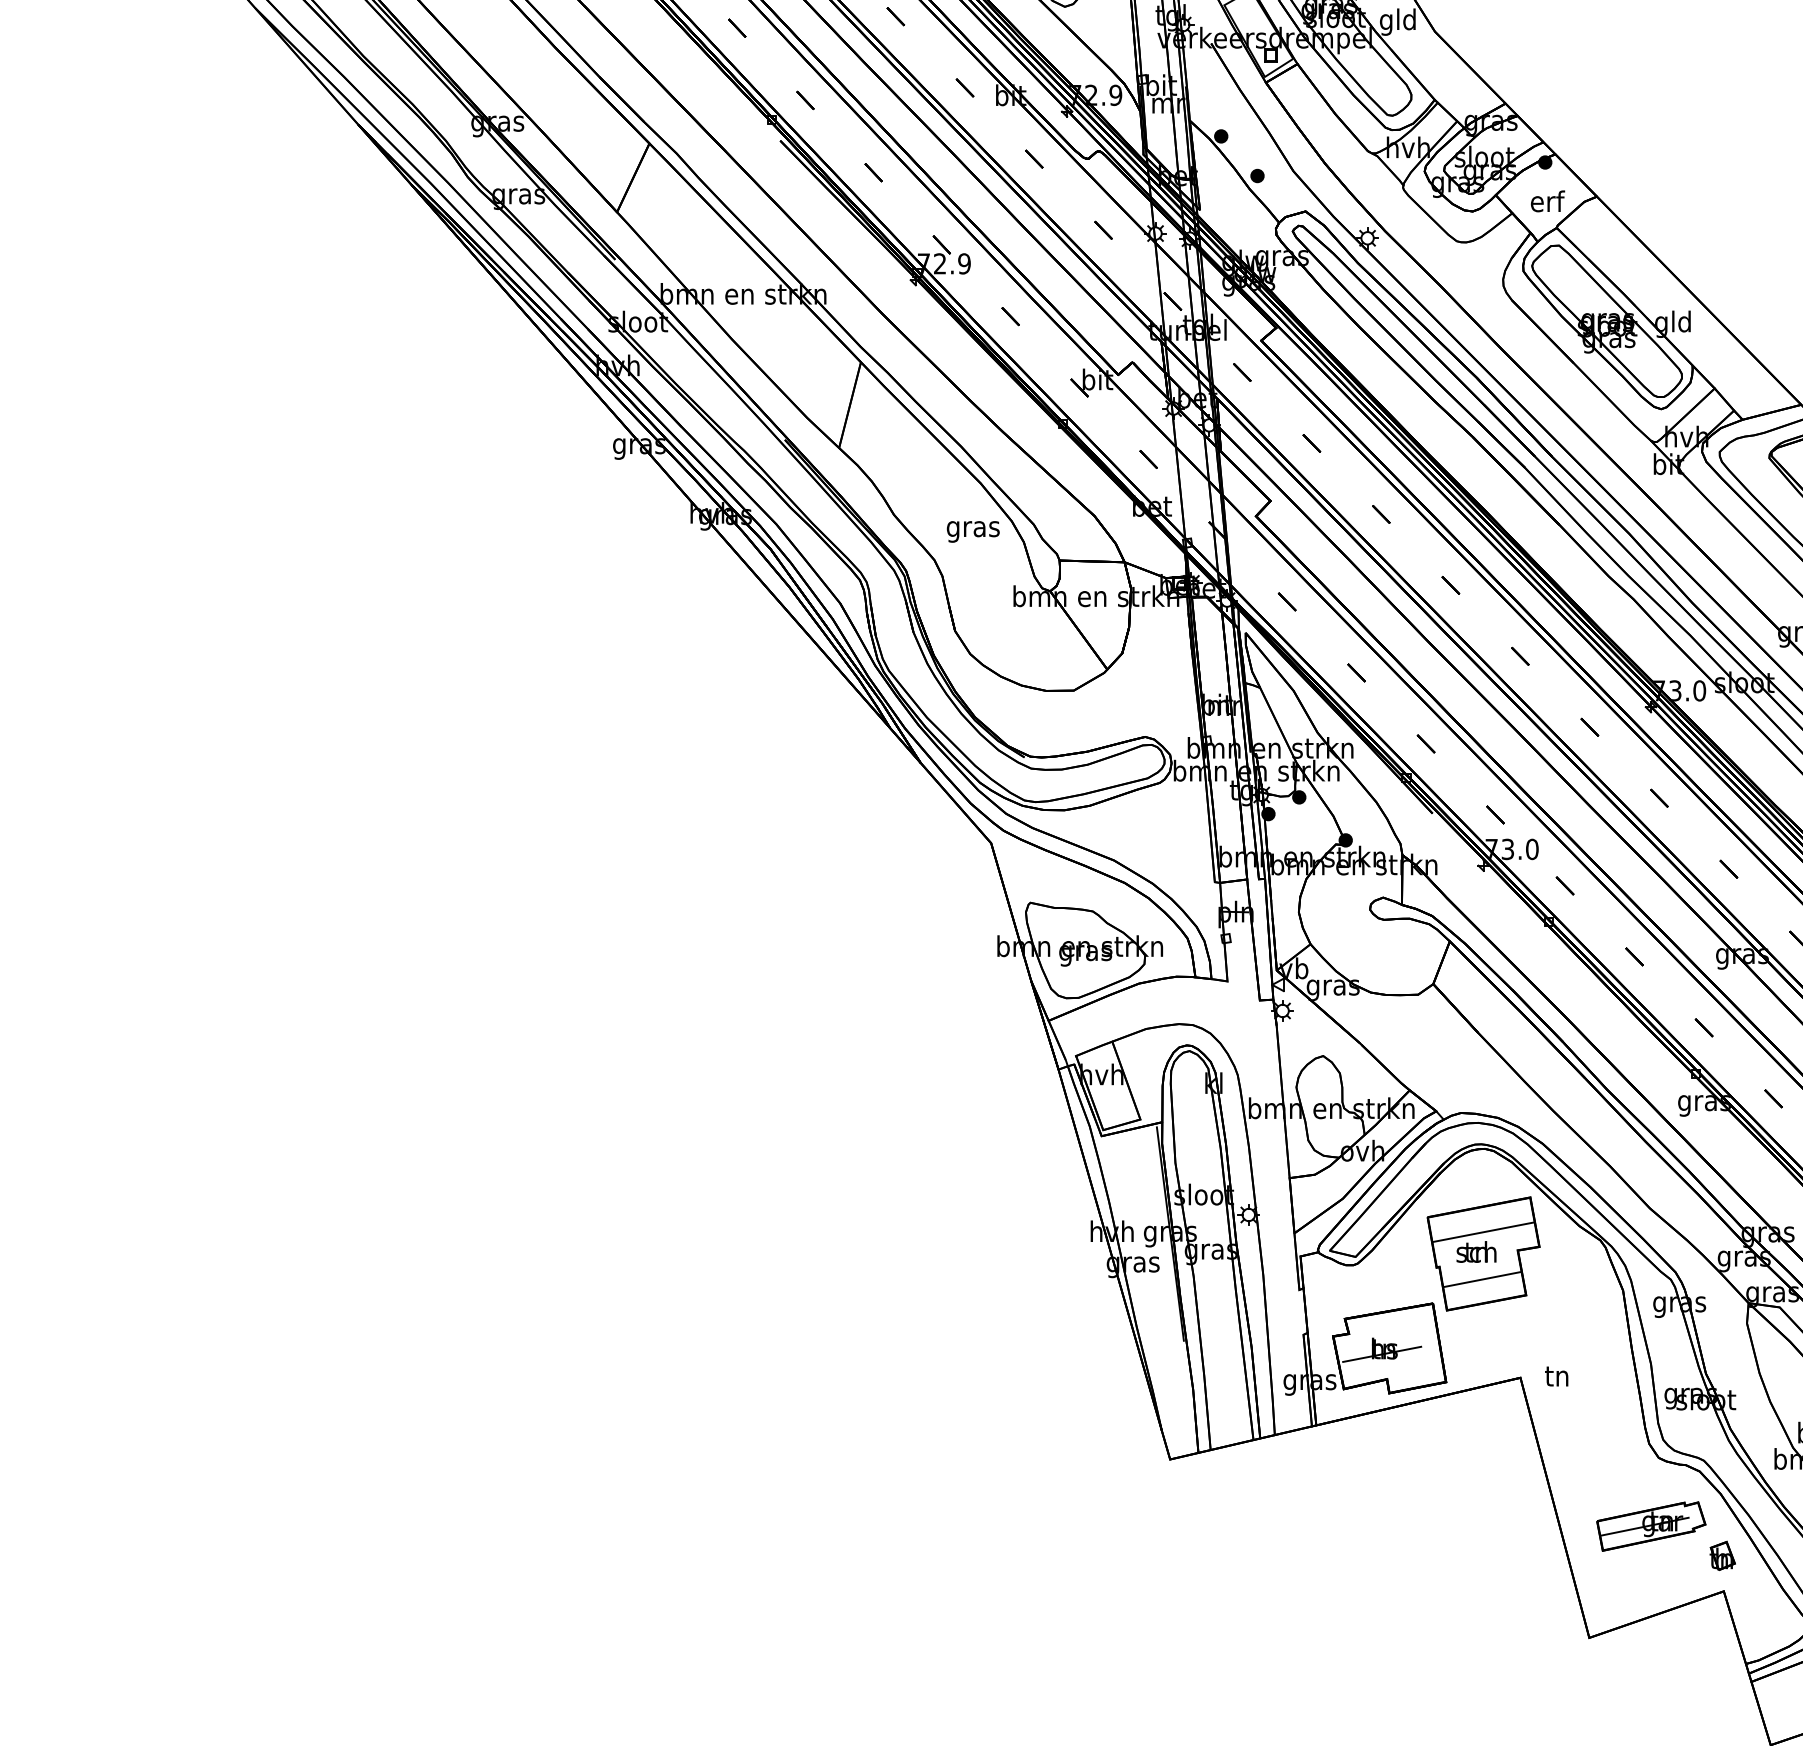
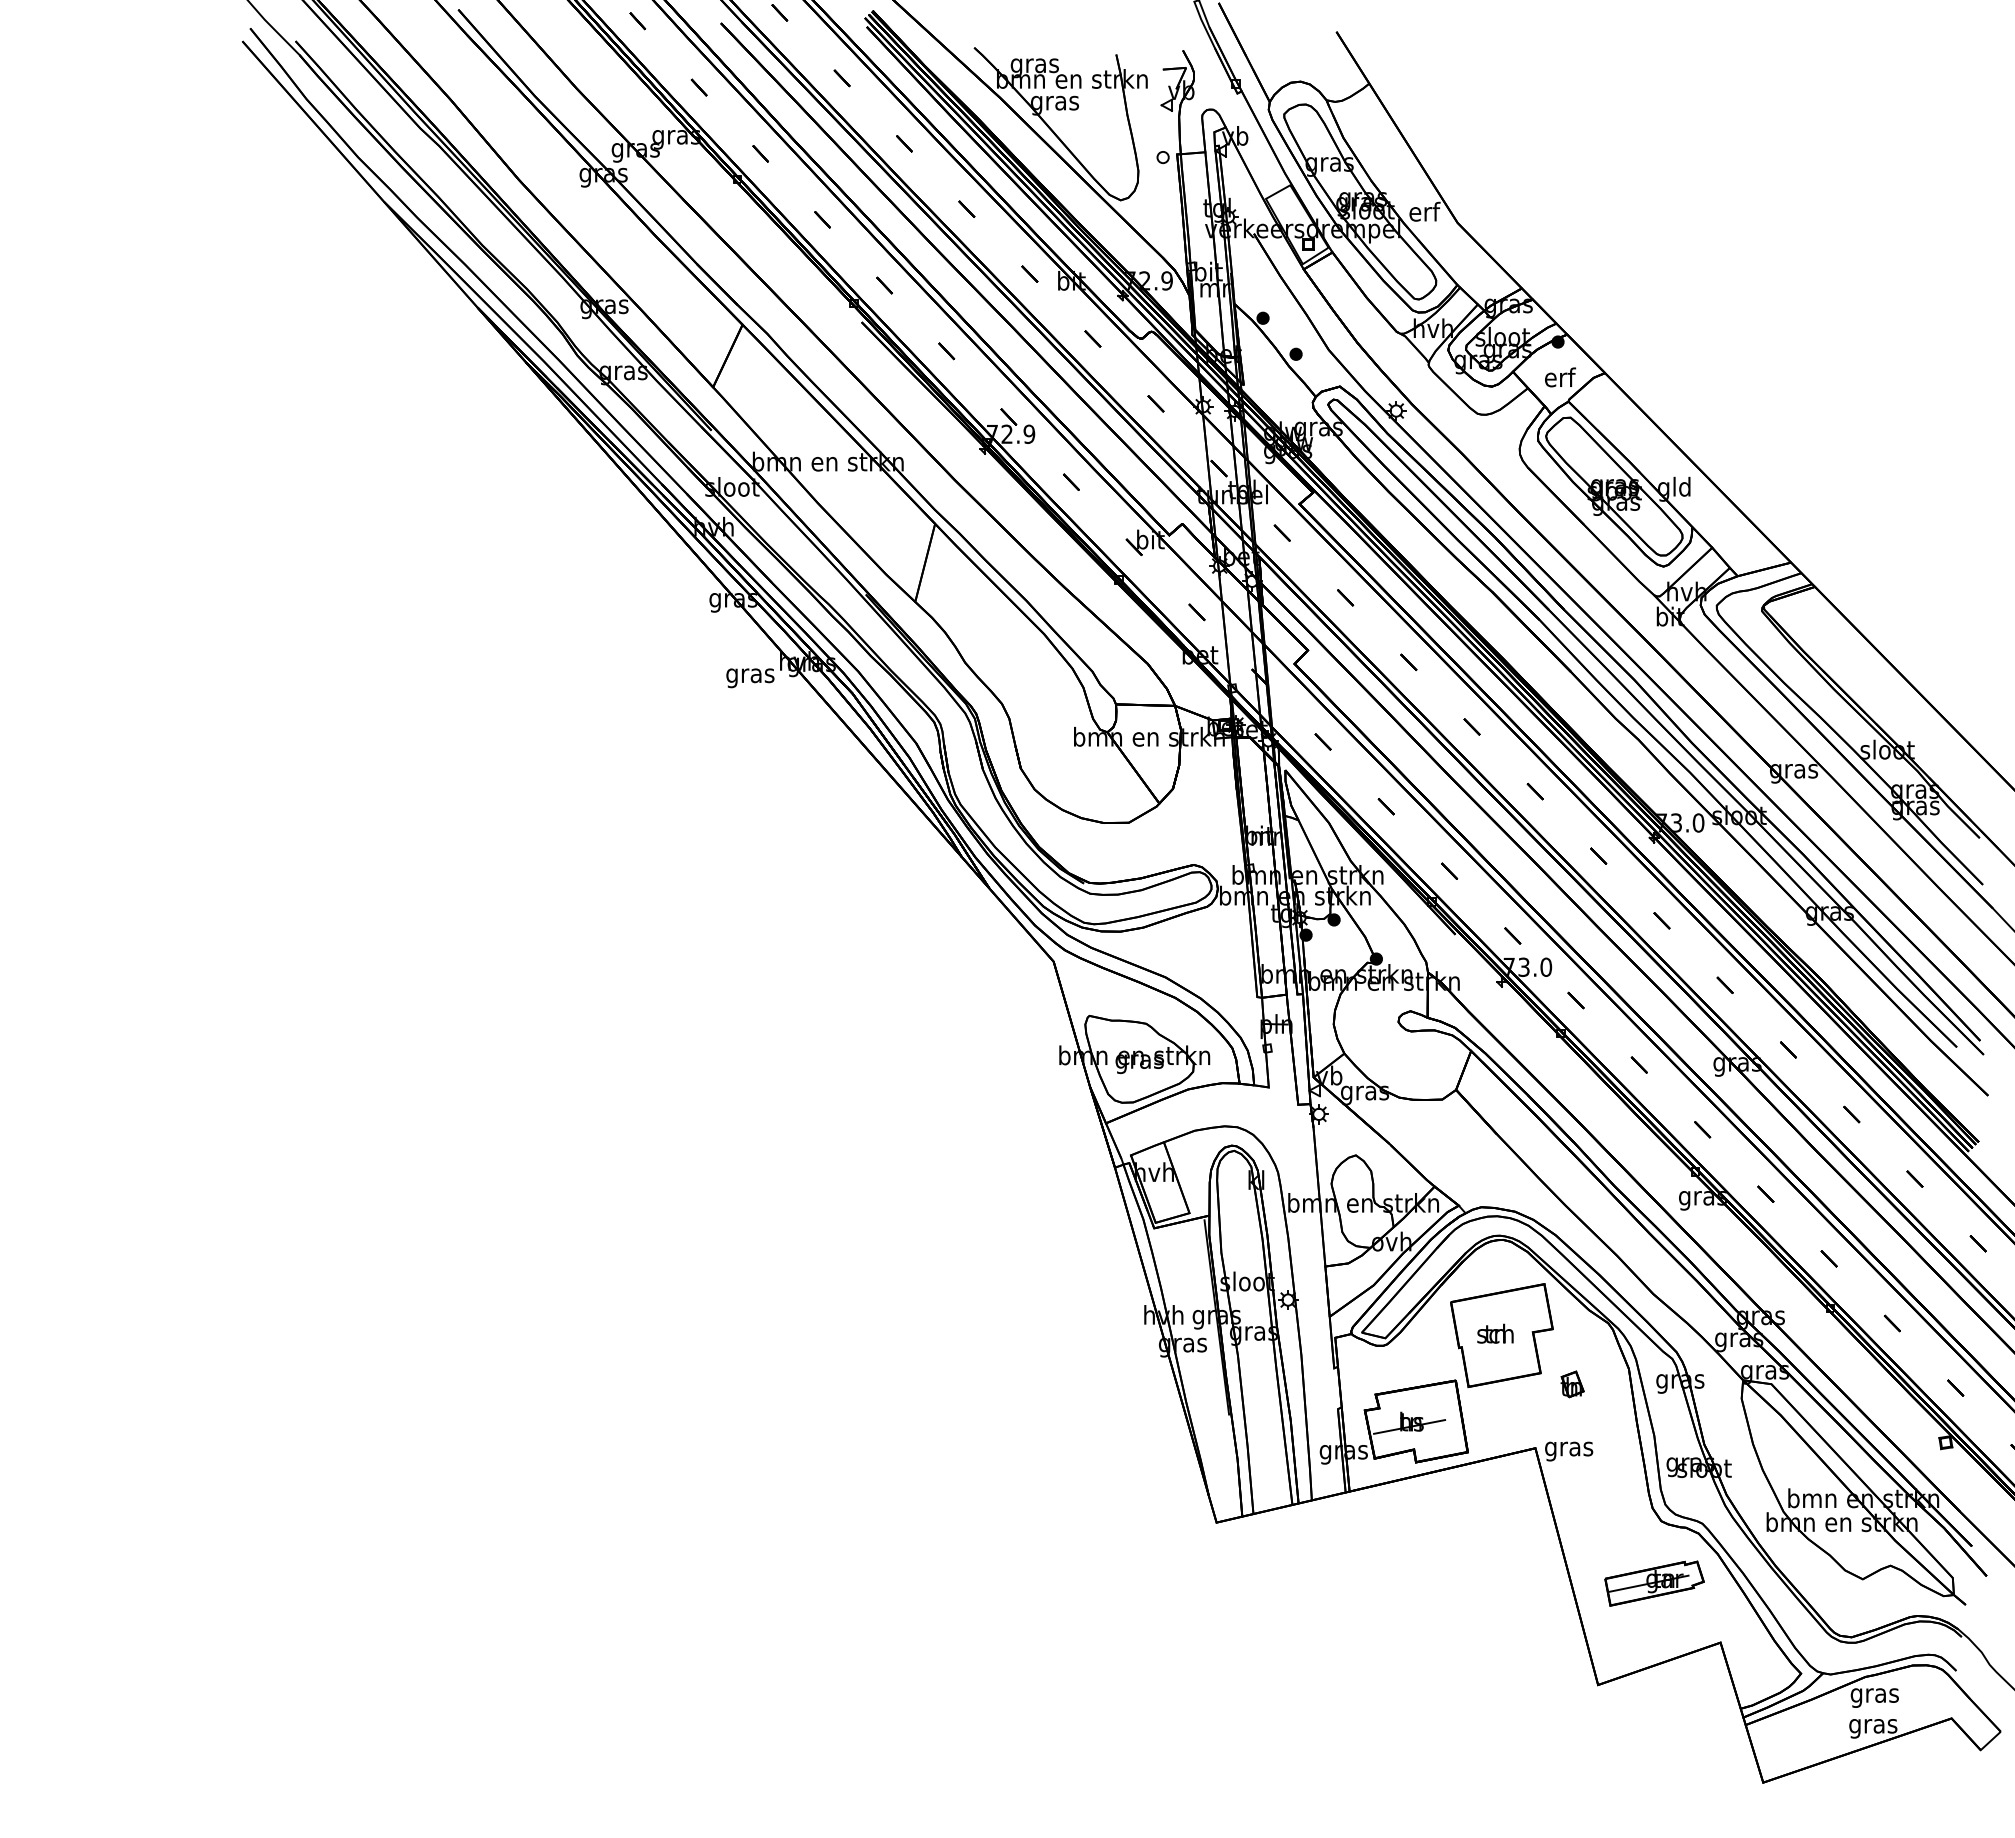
text: (1397, 21) -> (1423, 213), gld -> erf
text: (973, 532) -> (750, 678), moved
line: (1483, 1231) -> (1501, 1315), removed
line: (1482, 1279) -> (1500, 1358), removed
text: (1557, 1379) -> (1569, 1449), tn -> gras
part: (1722, 1556) -> (1572, 1384), moved

